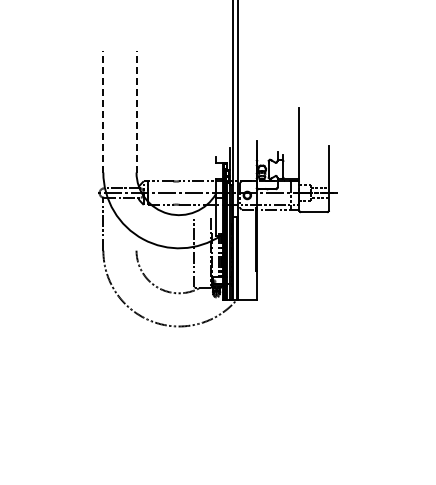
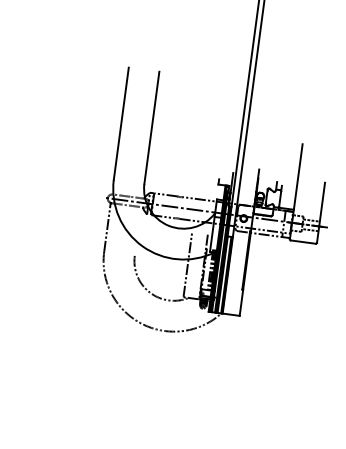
line: (103, 111) -> (121, 123), dashed -> solid
line: (136, 111) -> (151, 127), dashed -> solid

